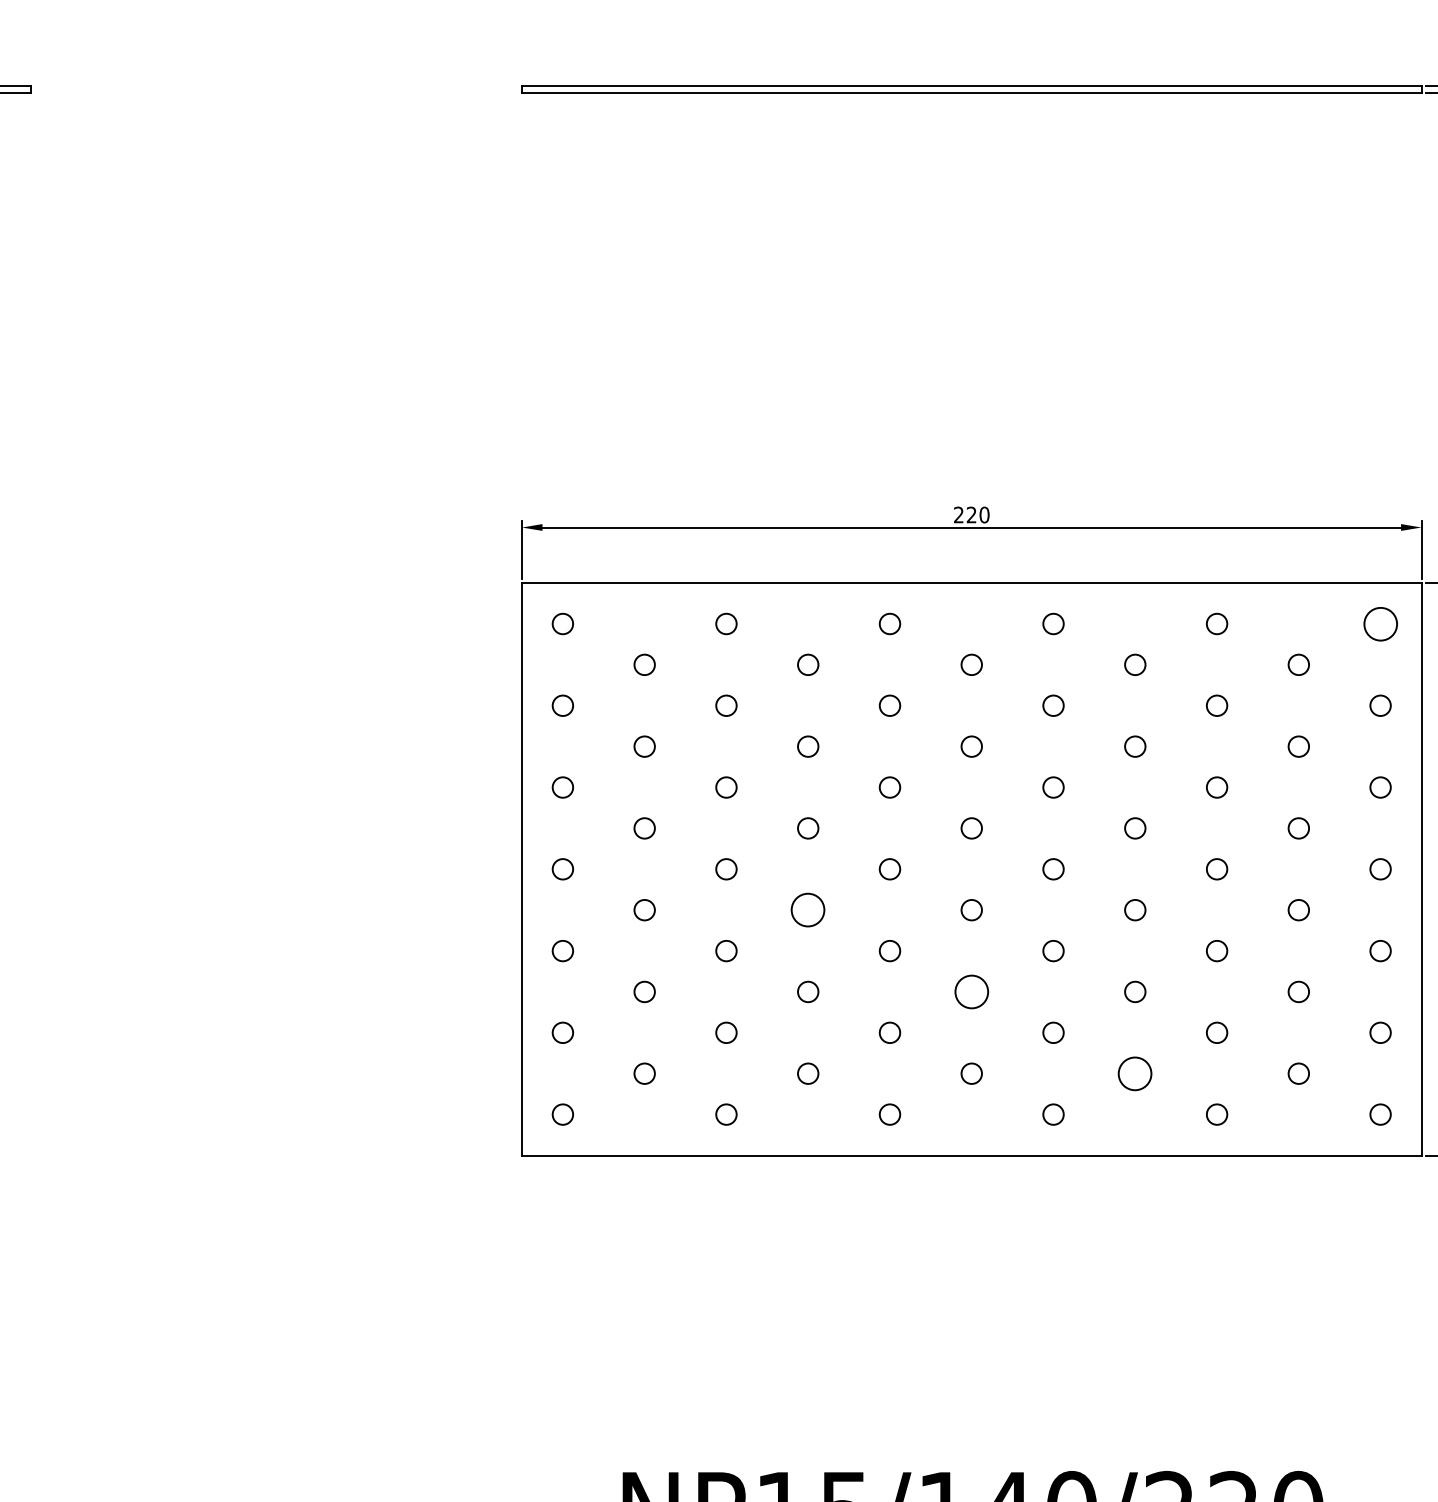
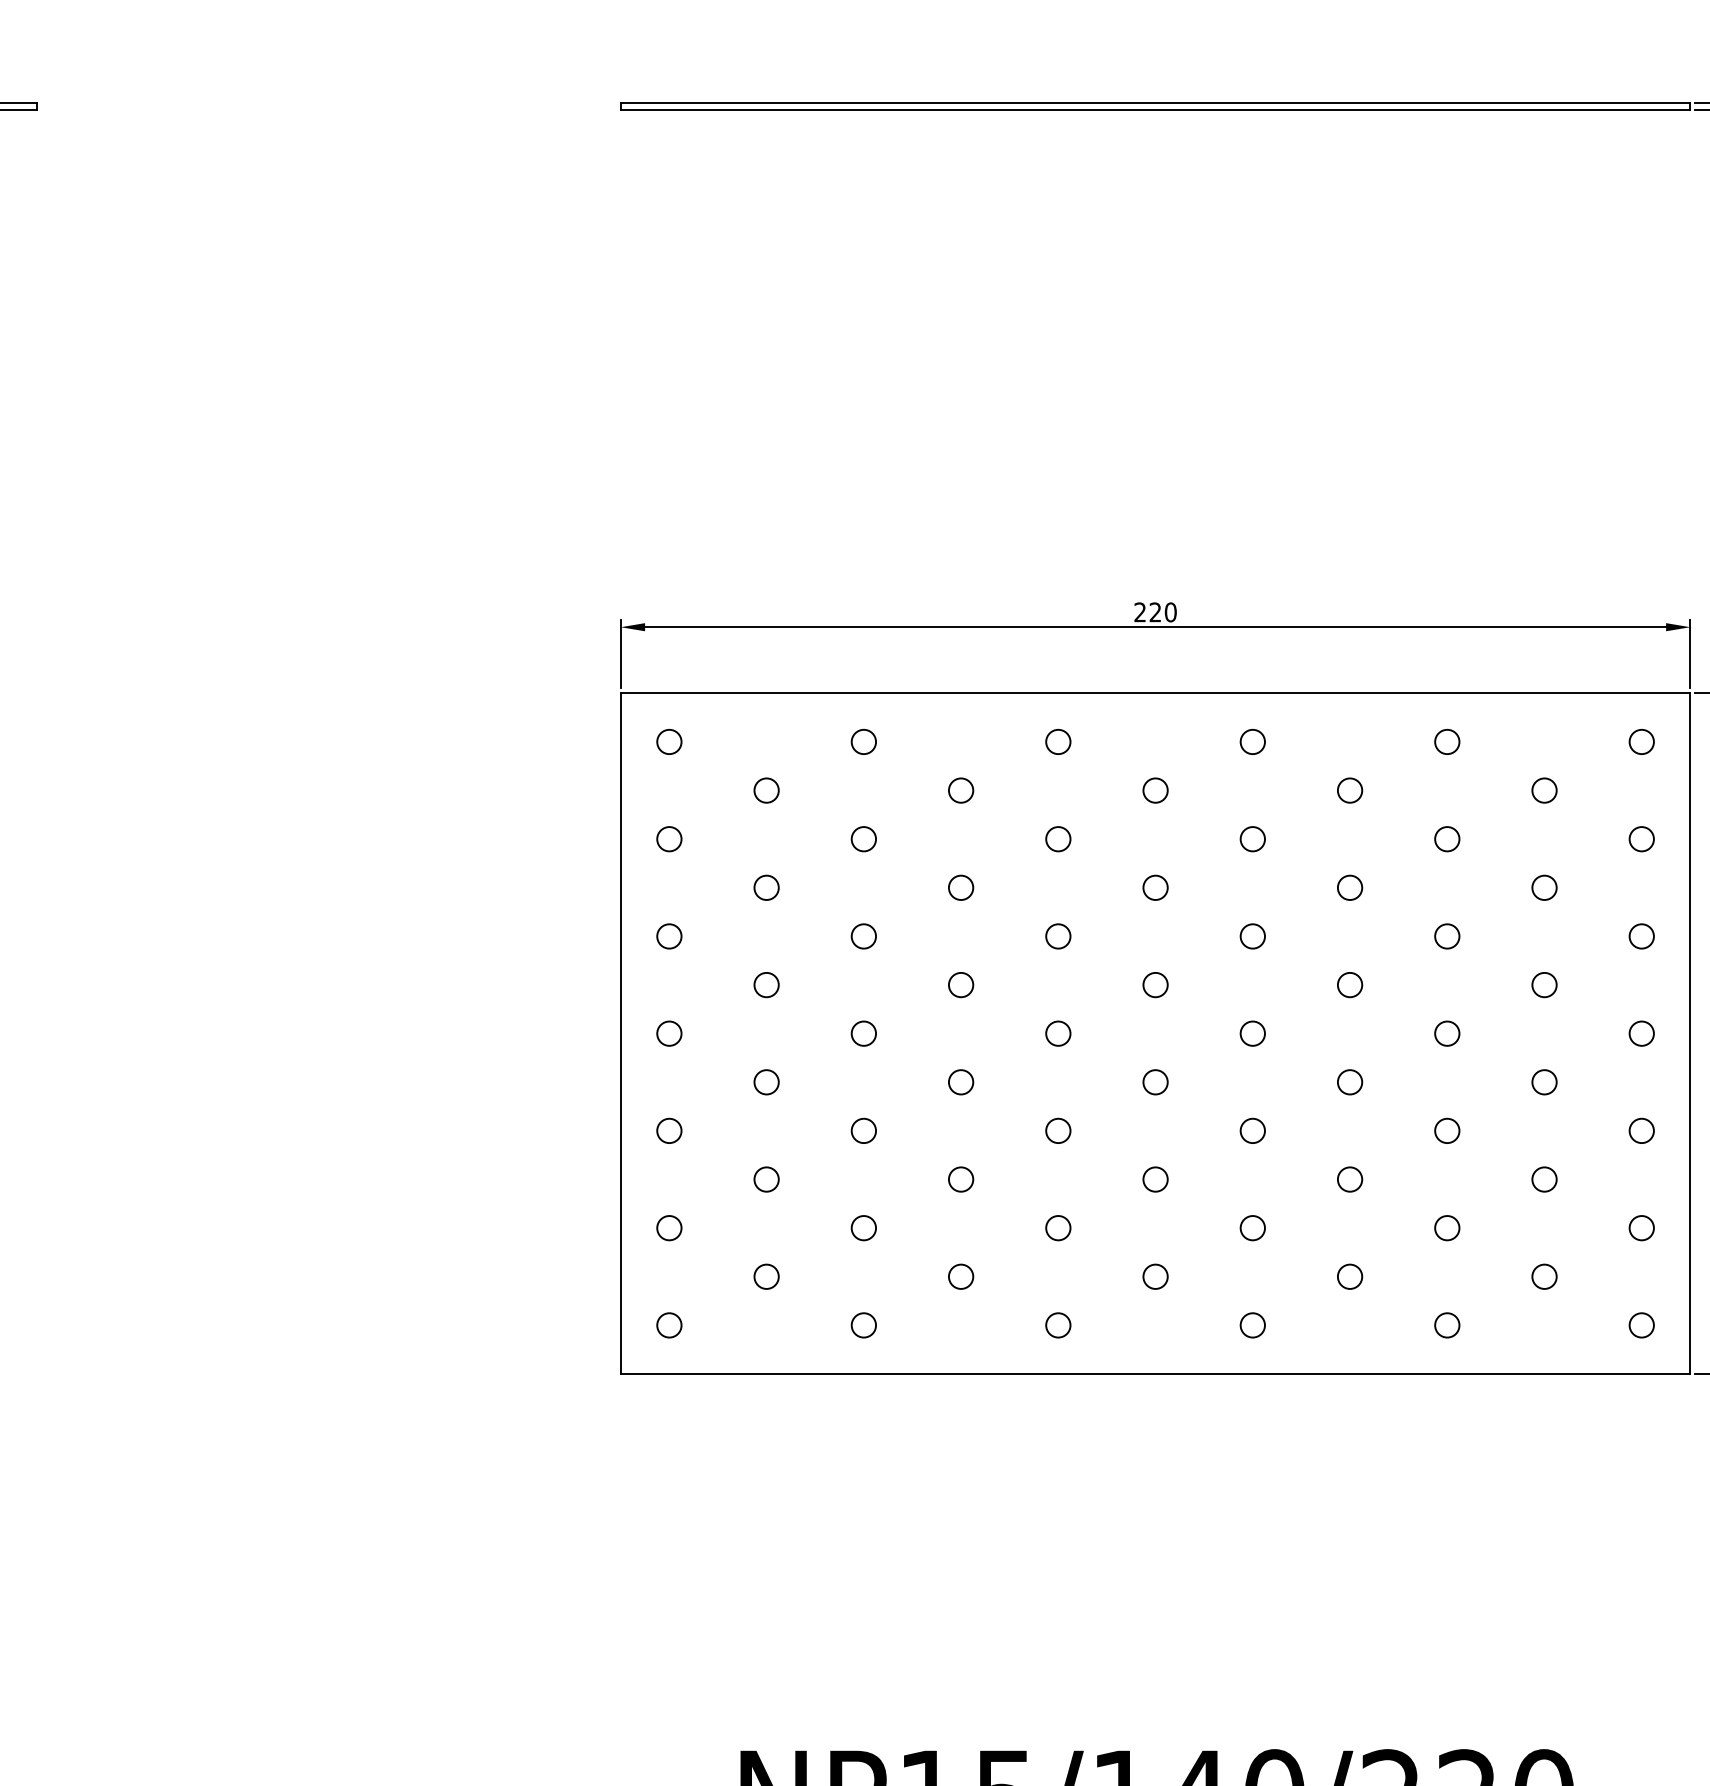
circle: (1380, 623) -> (1641, 741), size x0.62
circle: (808, 910) -> (961, 1082), size x0.62
circle: (971, 991) -> (1155, 1179), size x0.62
circle: (1135, 1073) -> (1350, 1276), size x0.62

